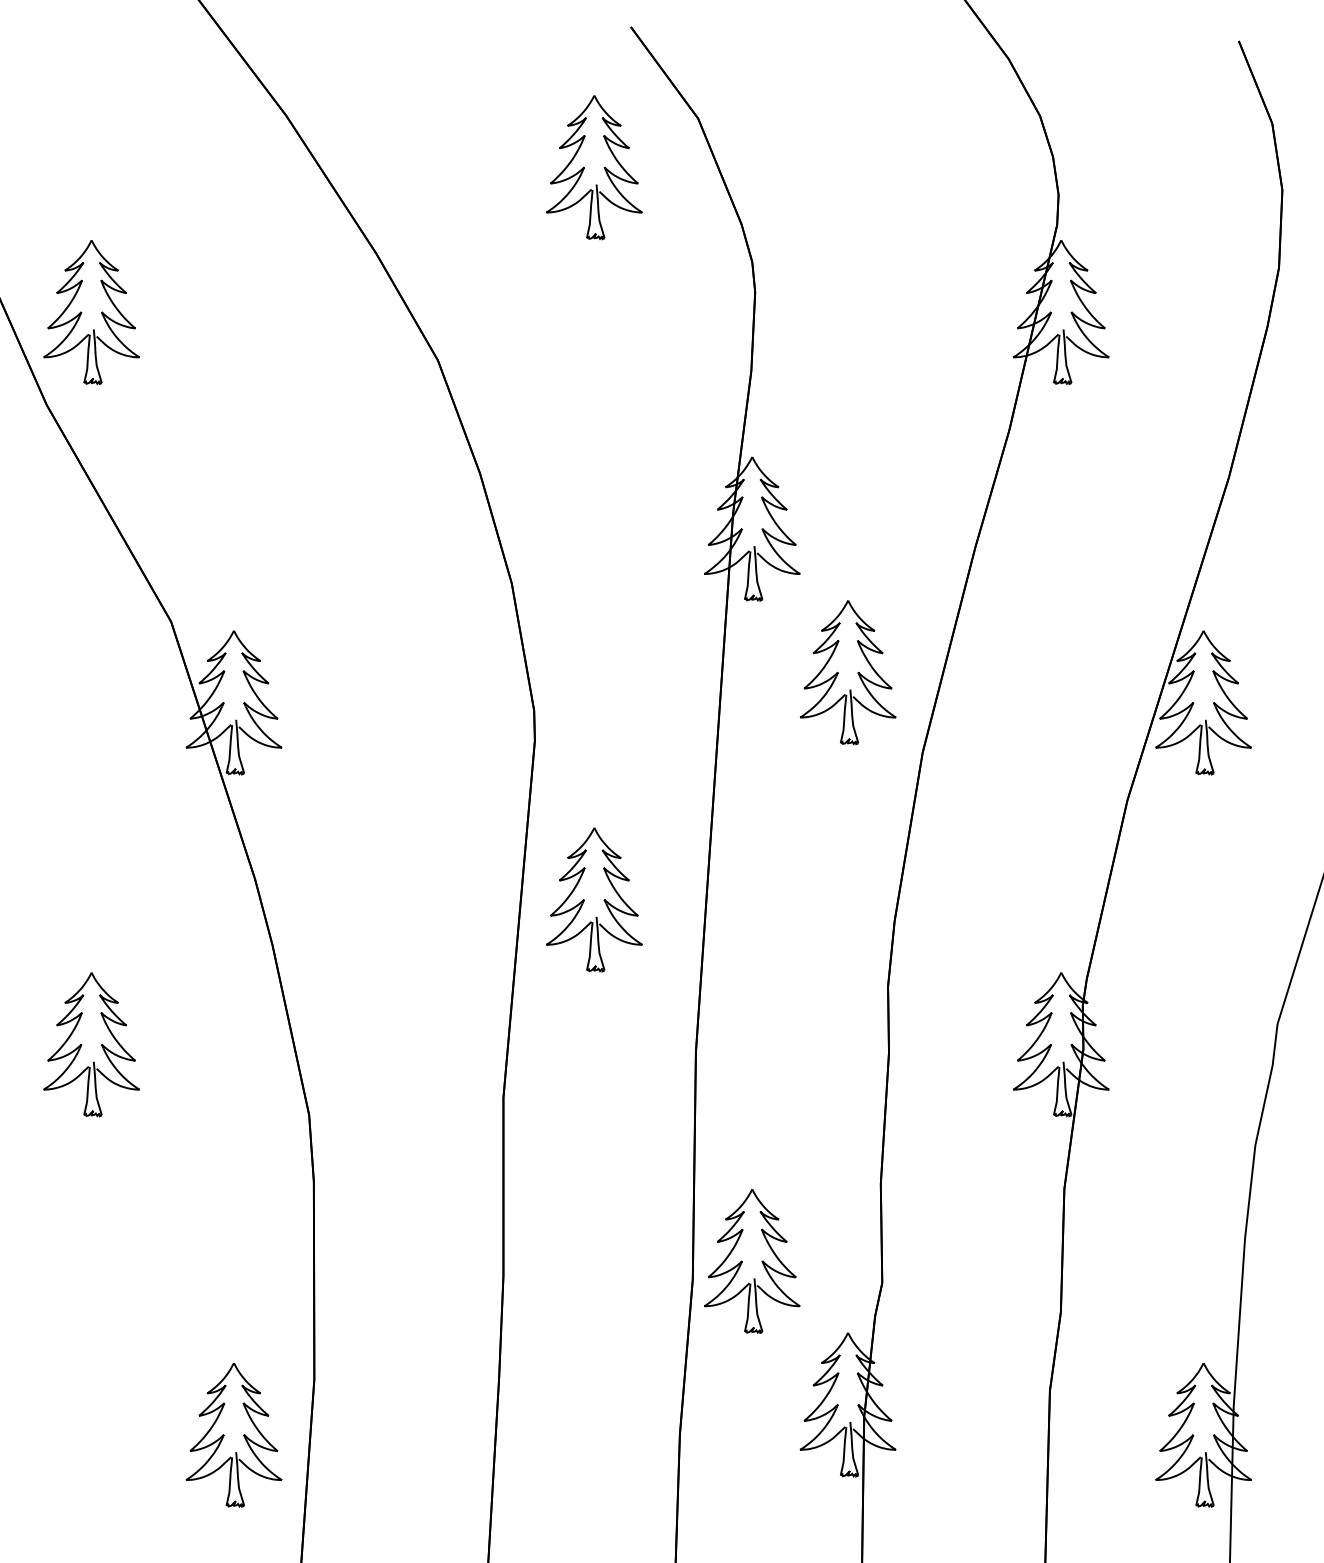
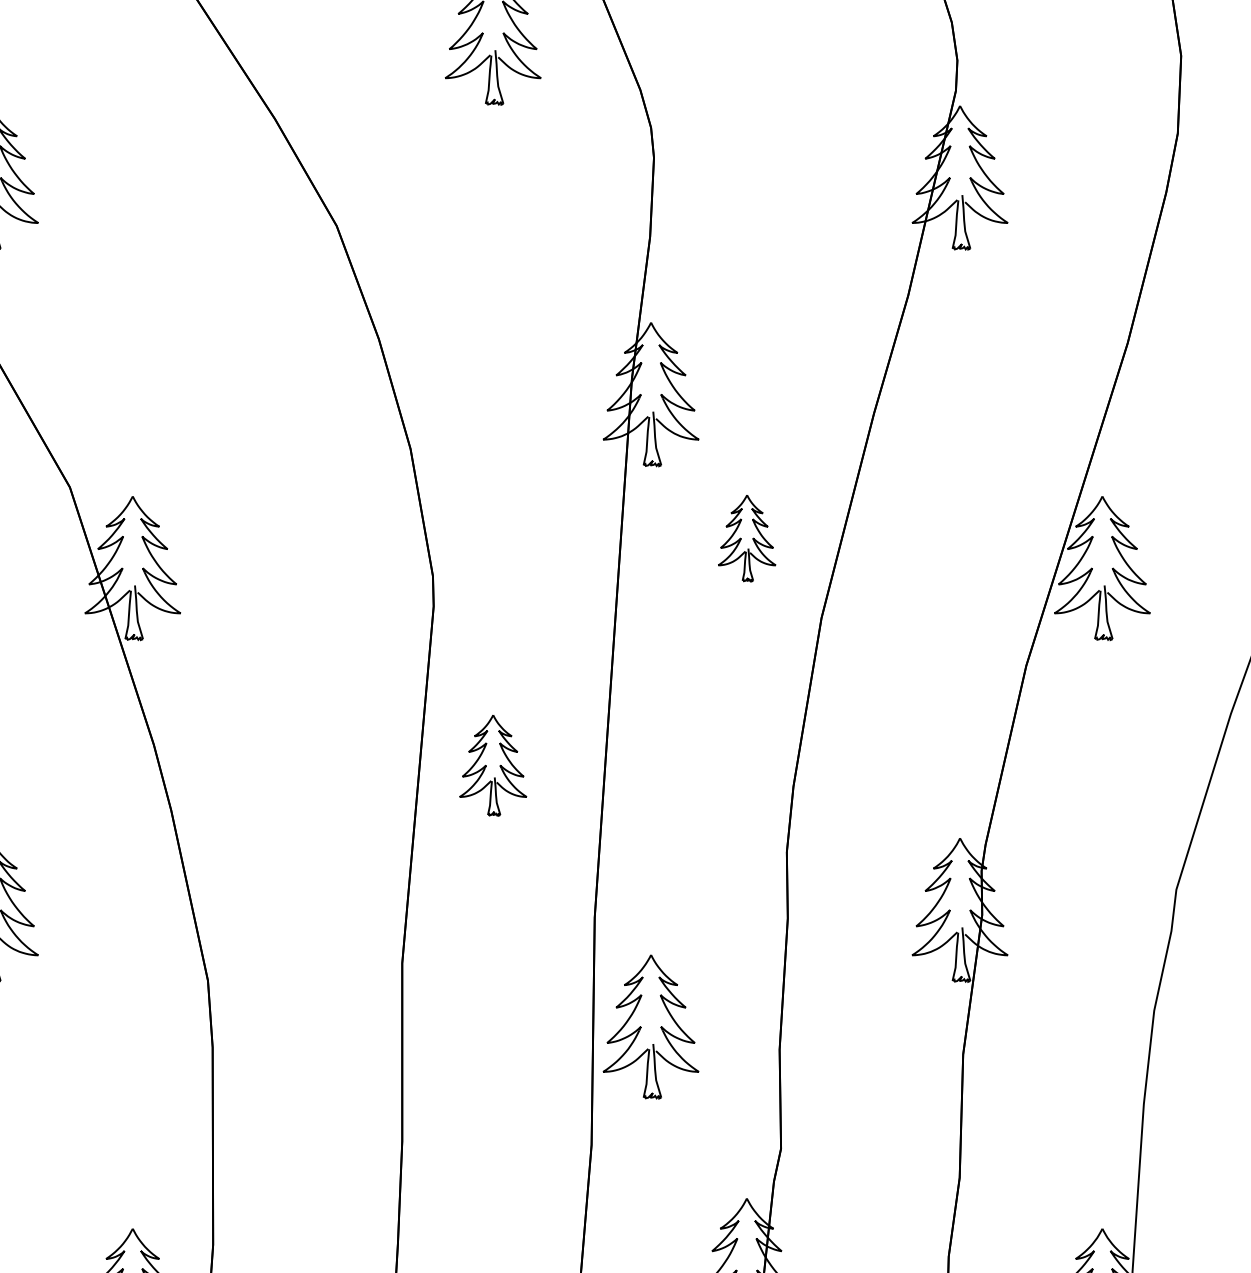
part: (848, 672) -> (747, 538), size x0.6
part: (594, 899) -> (493, 765), size x0.7
part: (752, 1261) -> (651, 1027), moved

